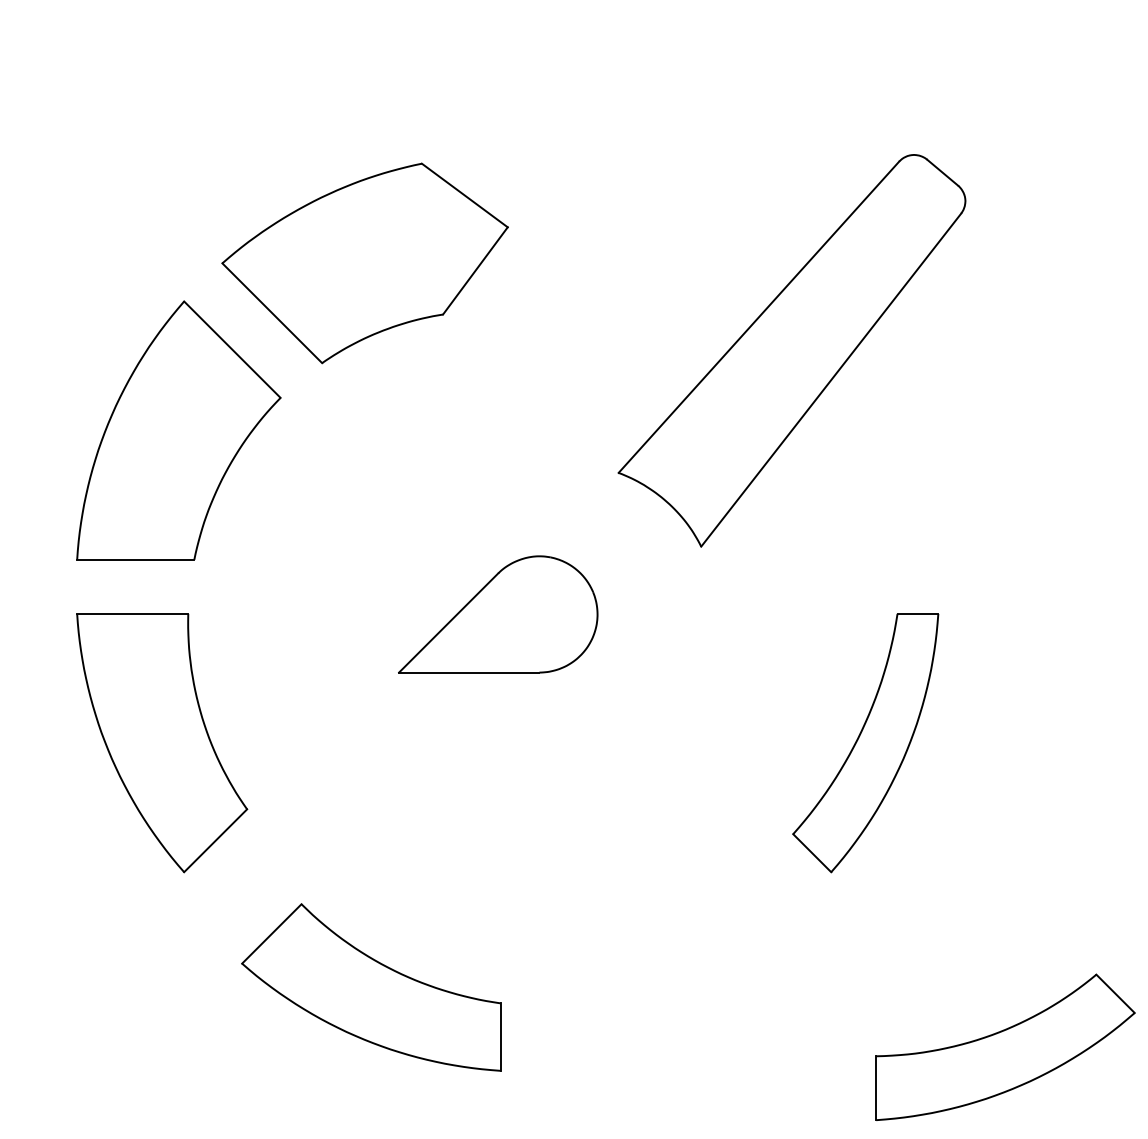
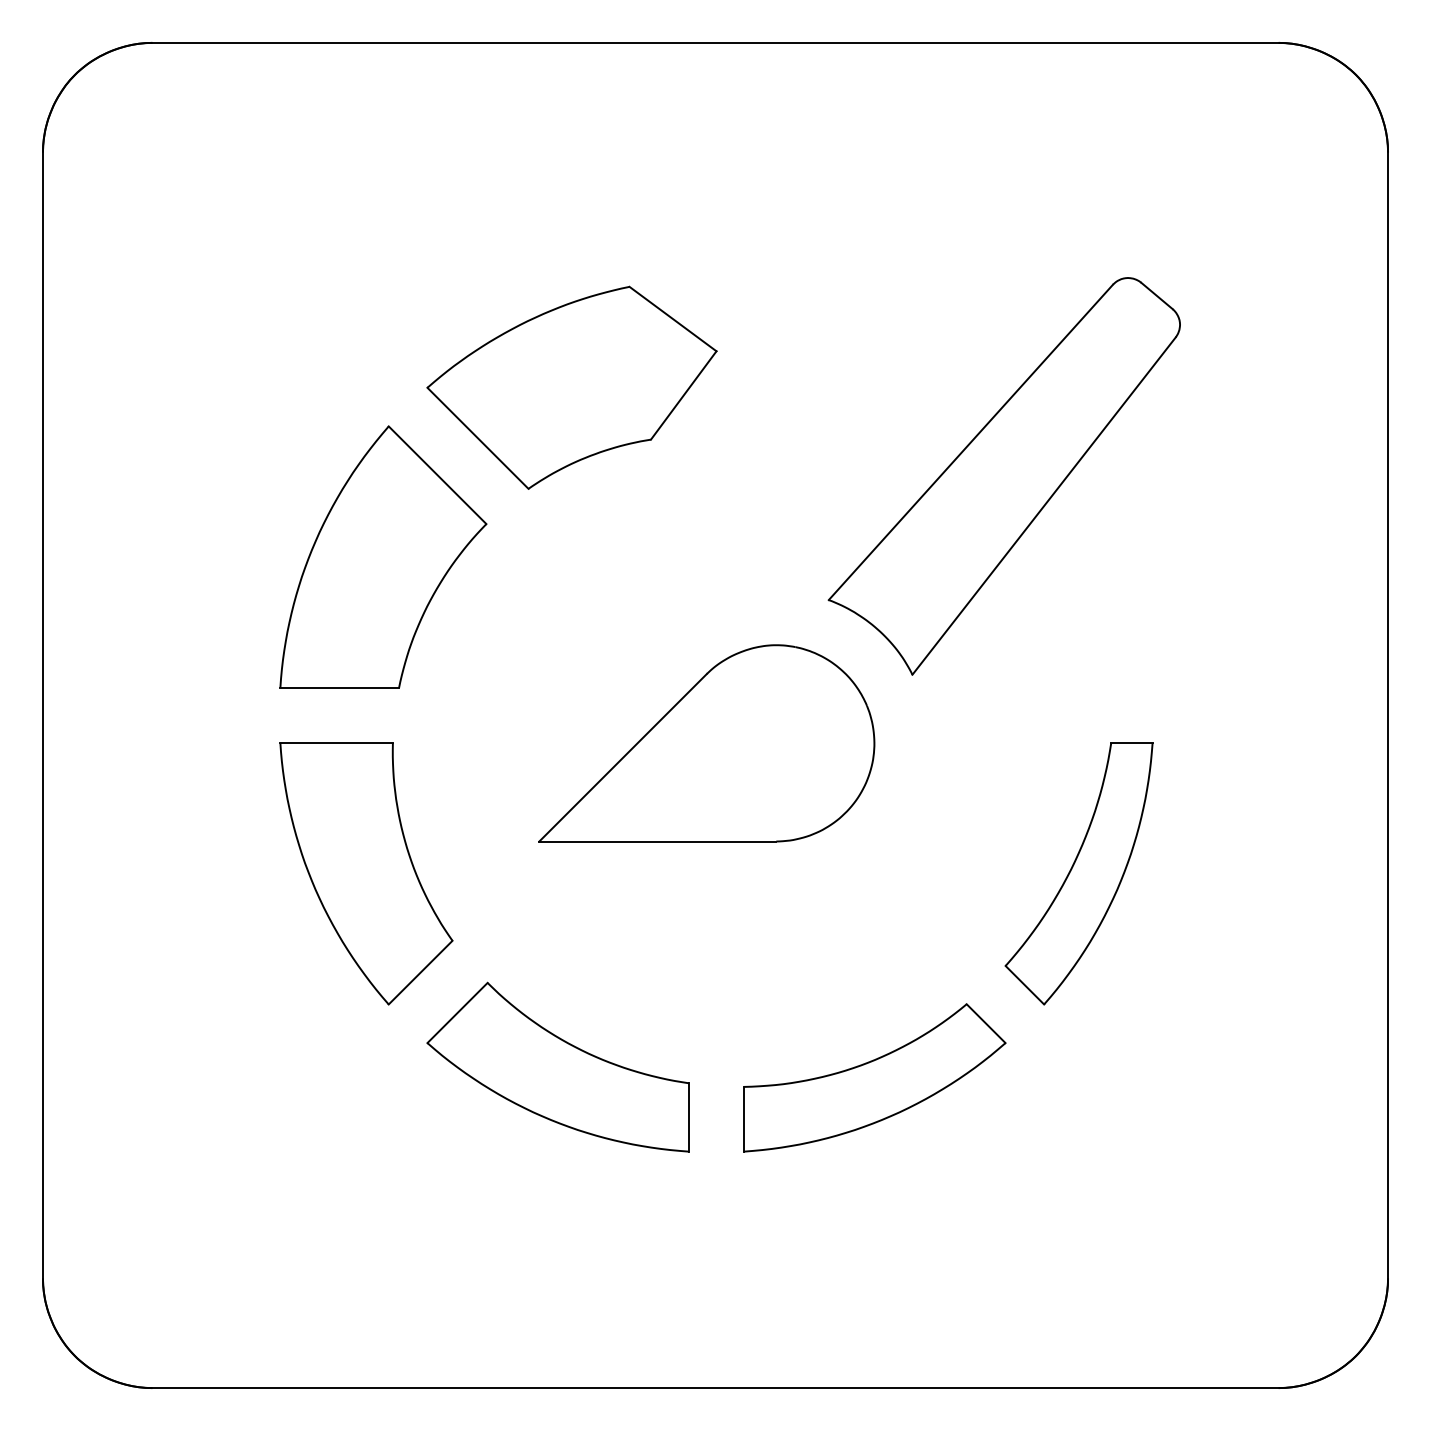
part: (497, 614) -> (706, 743), size x1.67
part: (370, 986) -> (557, 1066), moved
part: (1005, 1046) -> (874, 1077), moved

